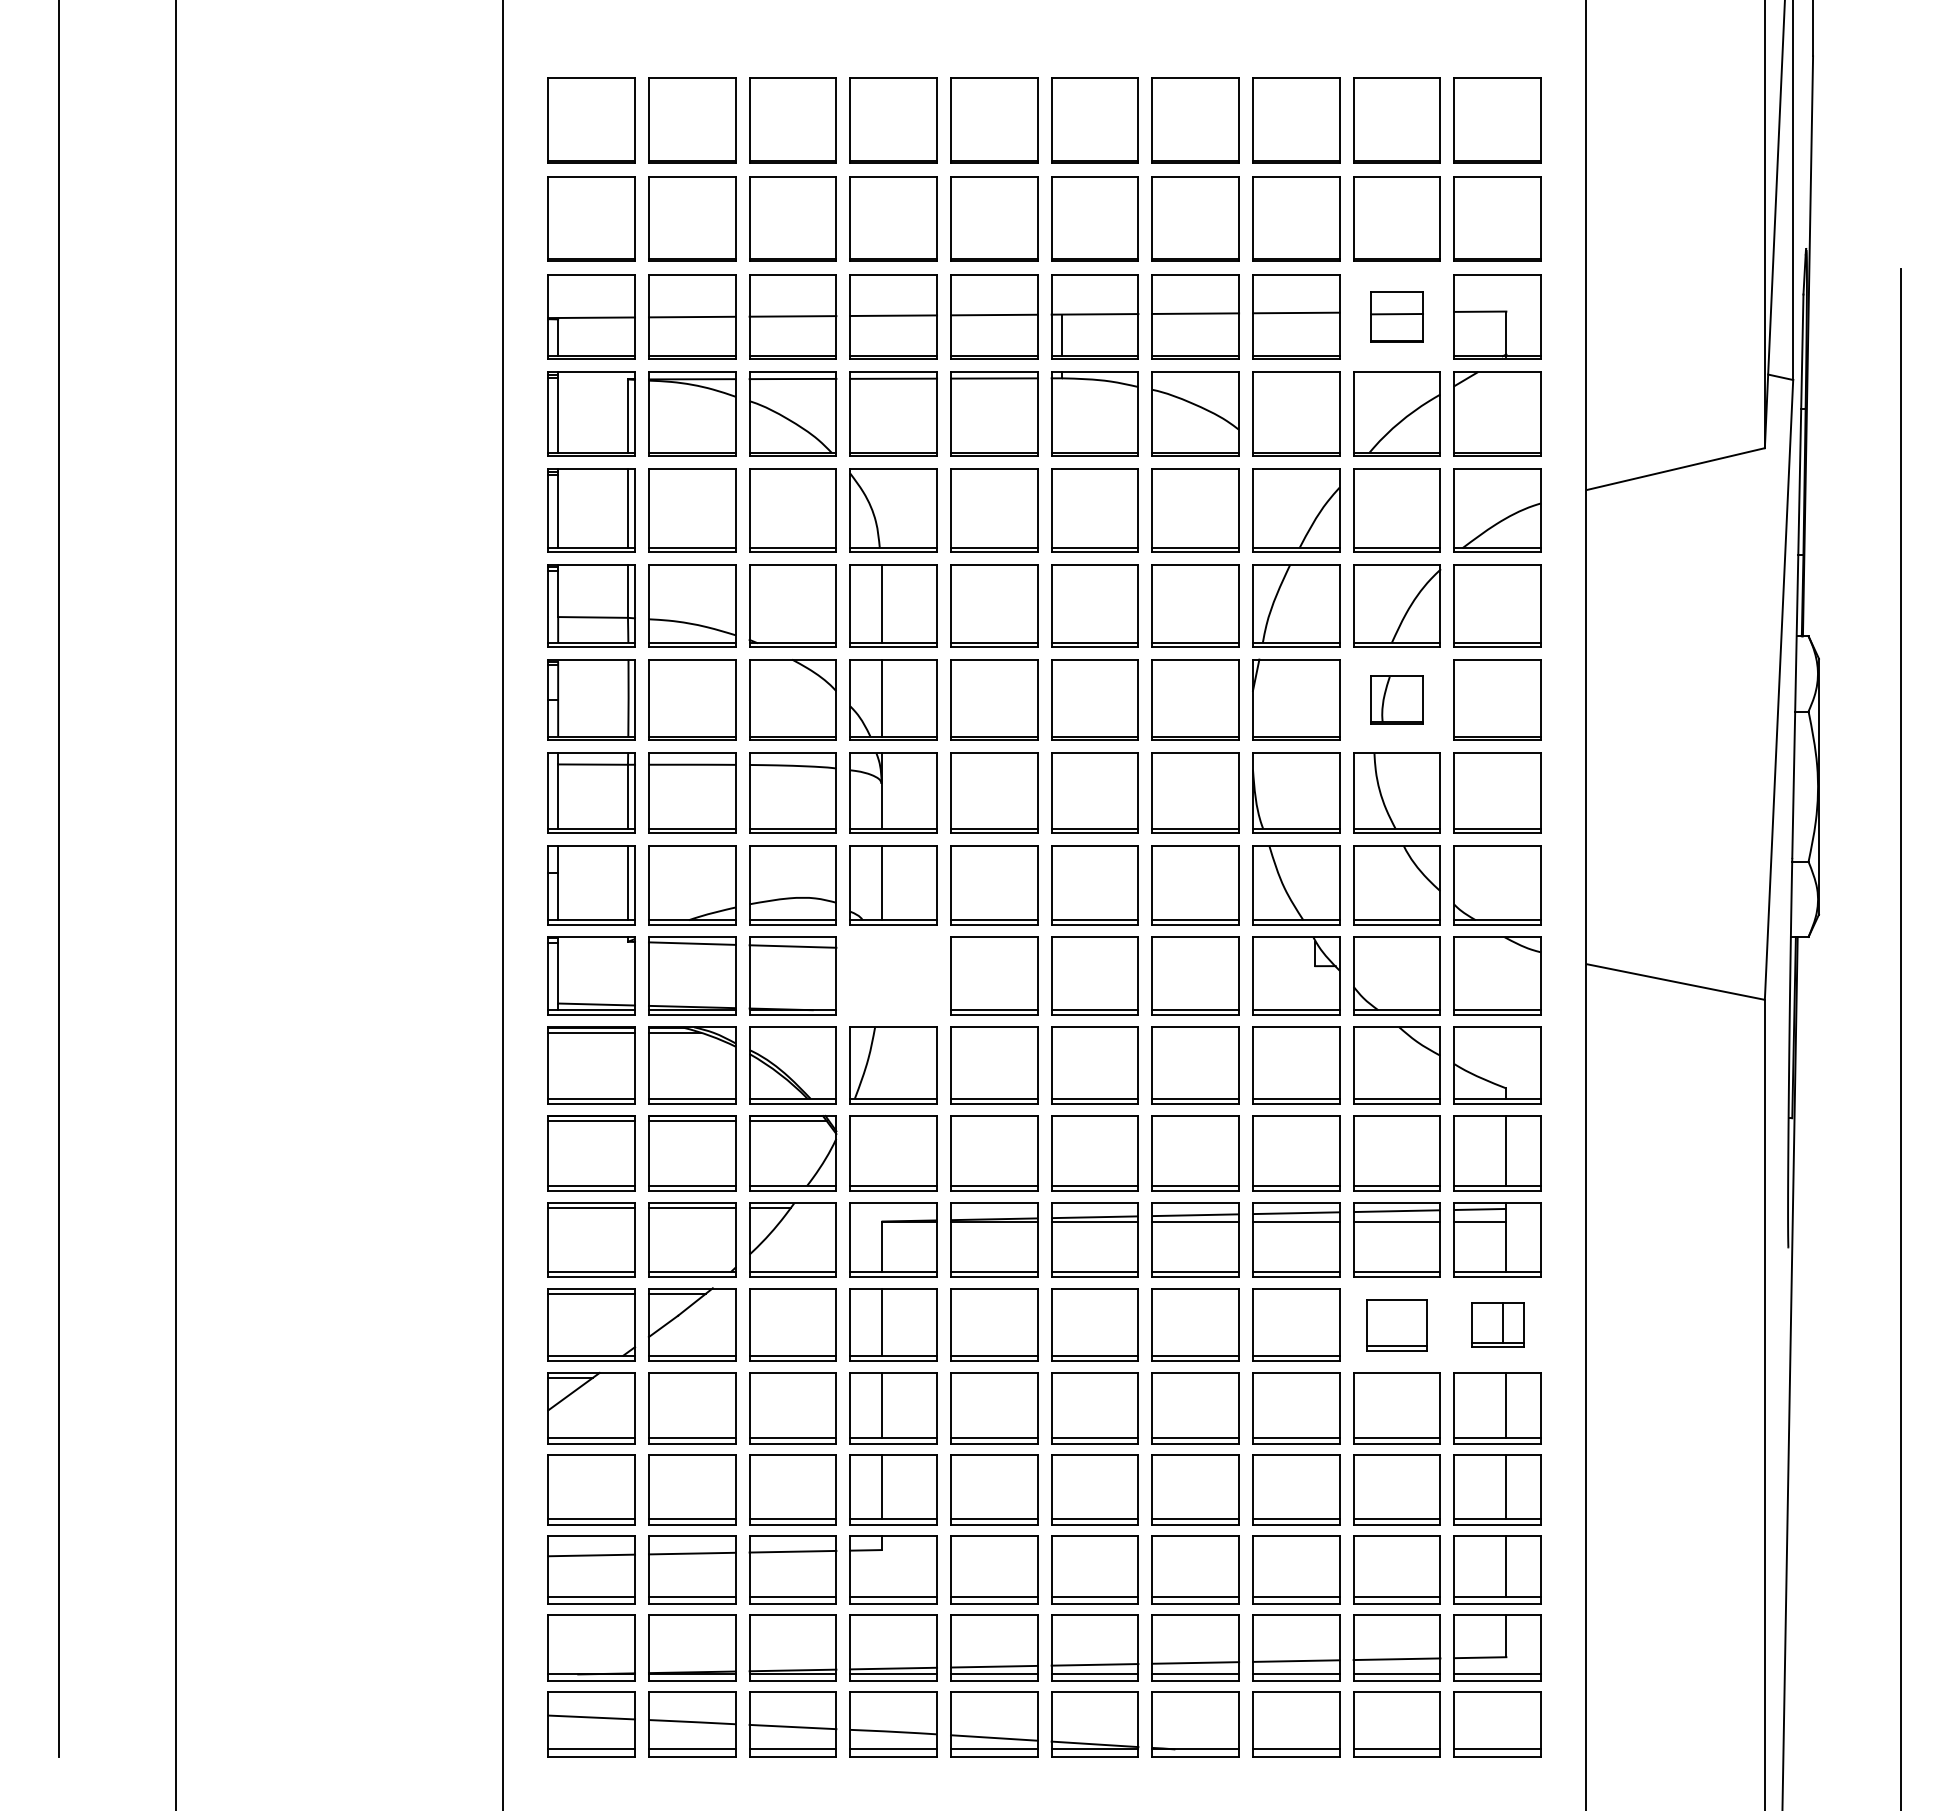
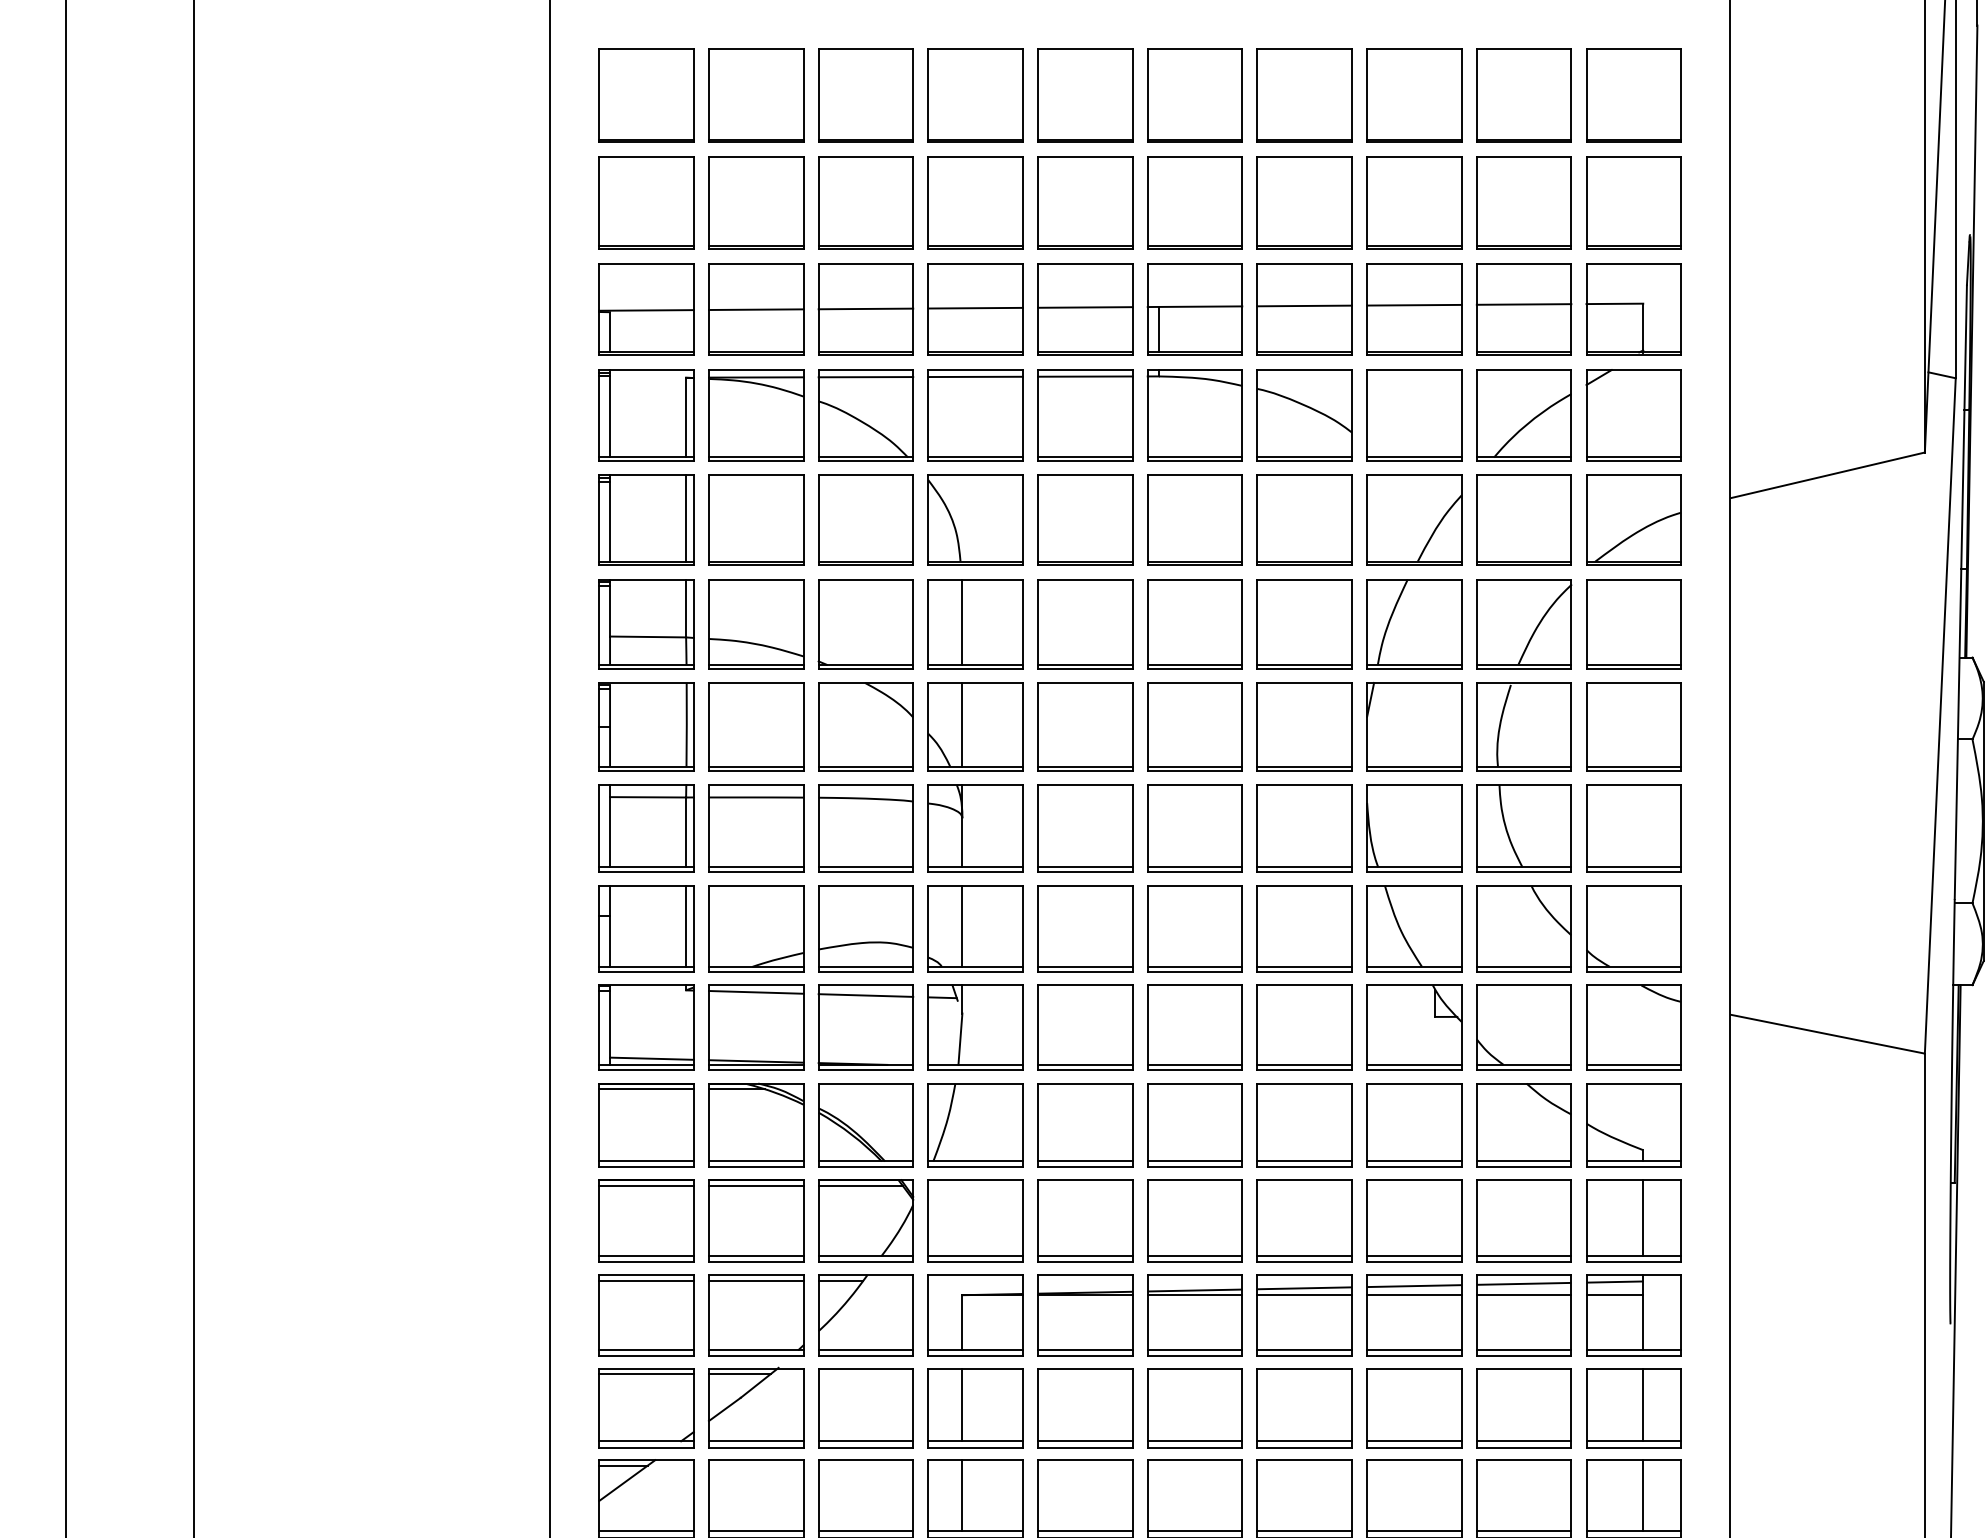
part: (1396, 316) -> (1523, 309), size x1.67
part: (1396, 699) -> (1523, 726), size x1.67
part: (893, 975) -> (975, 1027), added
part: (1396, 1324) -> (1523, 1407), size x1.43
part: (1497, 1324) -> (1633, 1407), size x1.67

